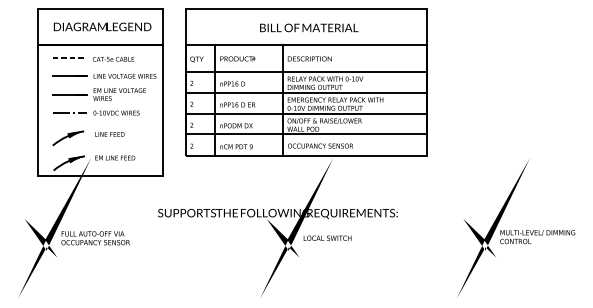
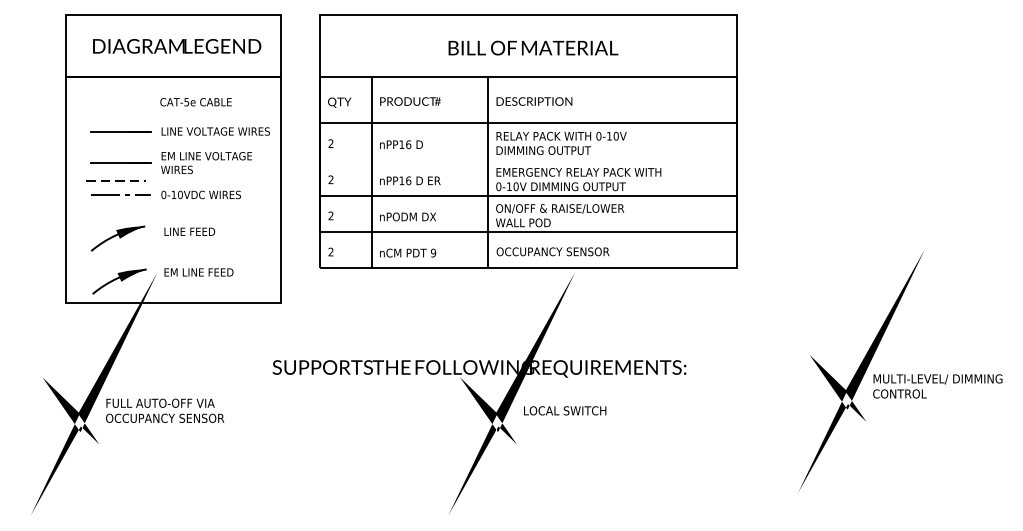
line: (66, 57) -> (109, 180), moved
line: (306, 92) -> (528, 159), removed
text: (516, 228) -> (901, 371), moved

